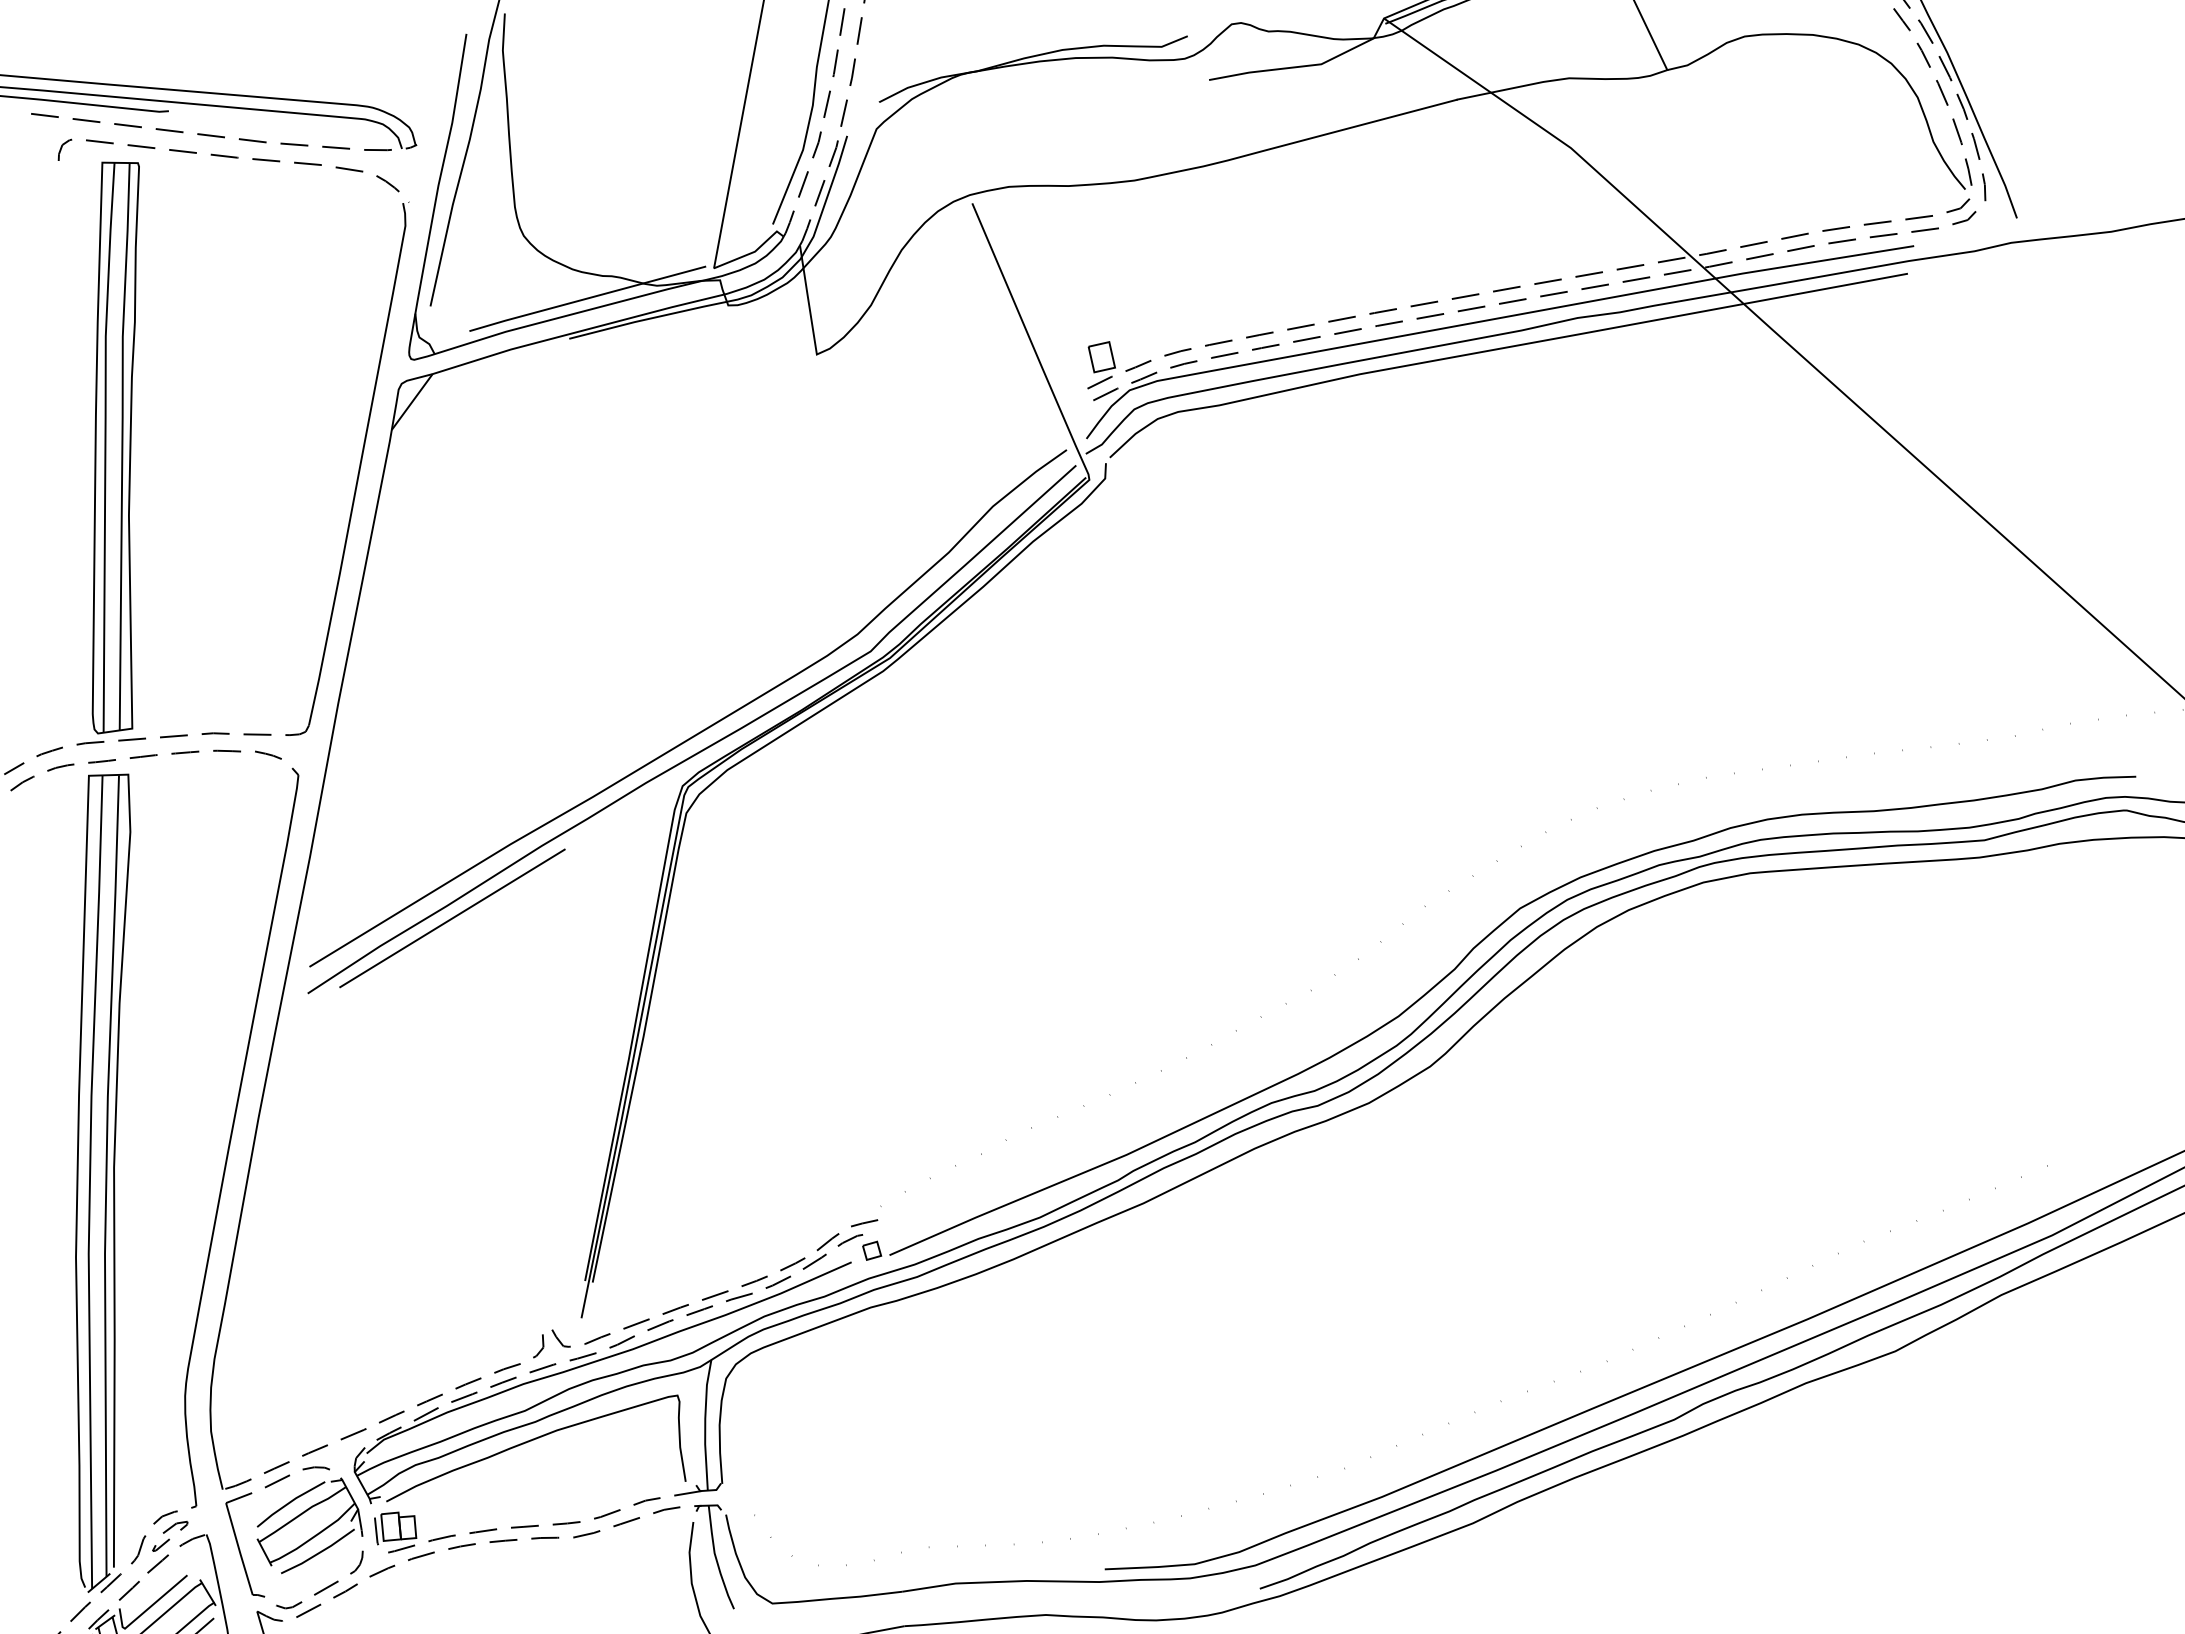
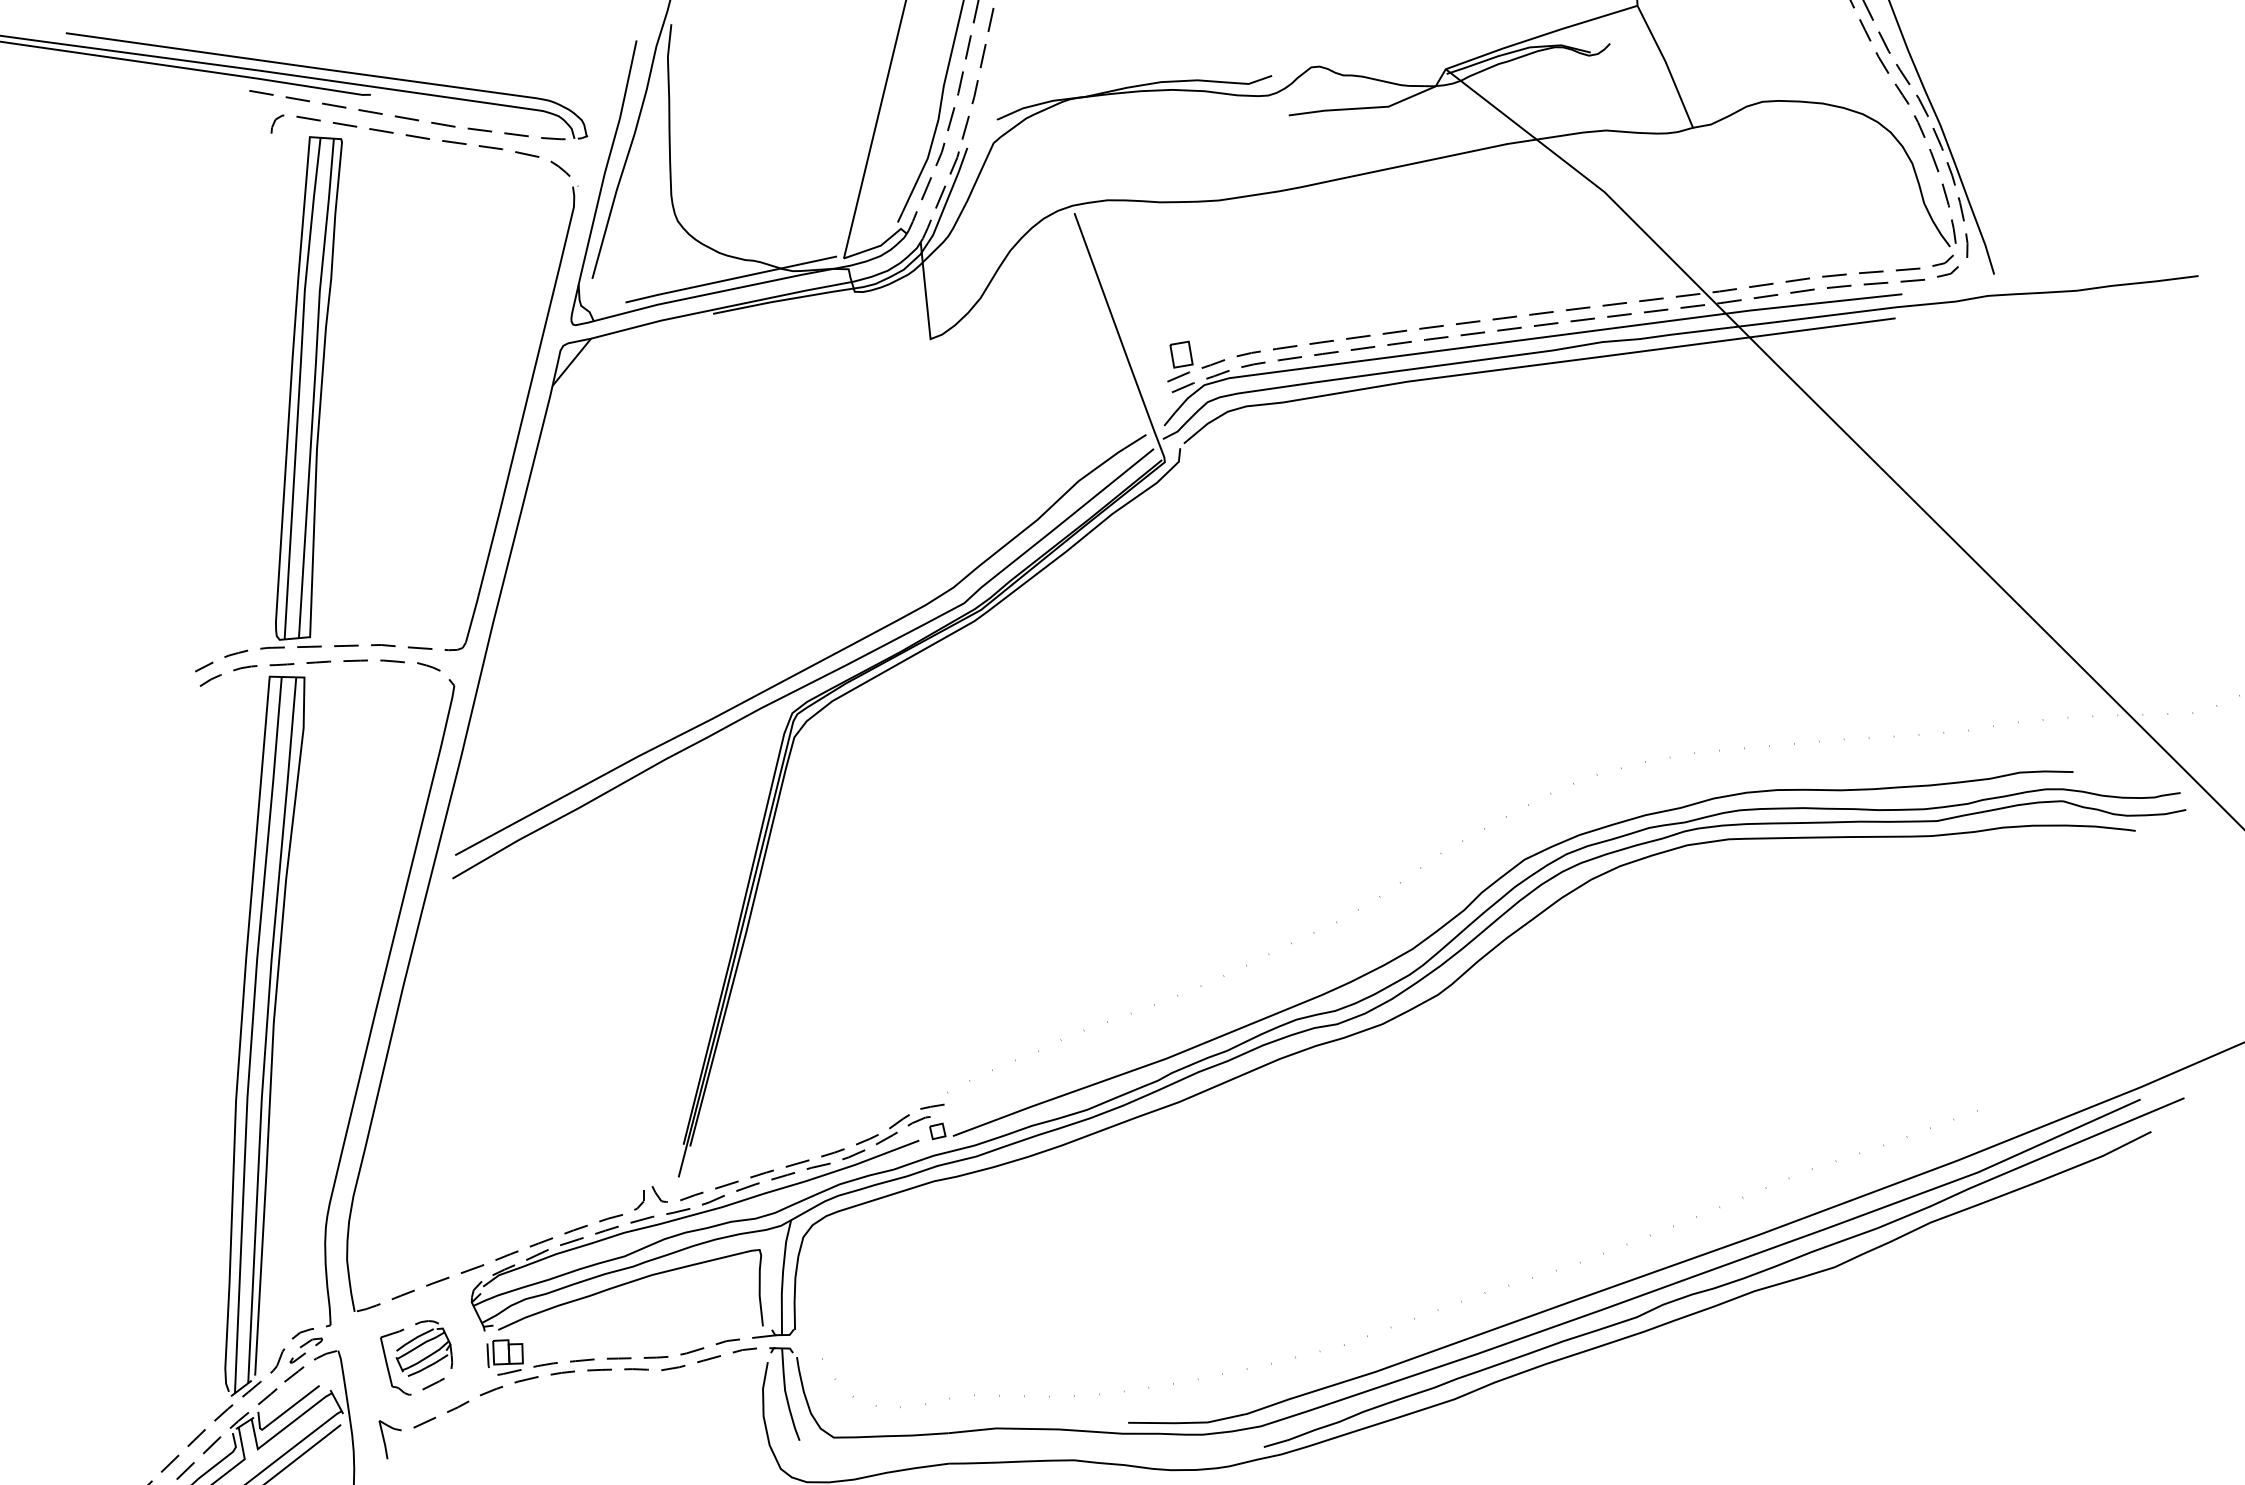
line: (452, 917) -> (583, 818), removed
part: (295, 1537) -> (416, 1357), size x0.6

